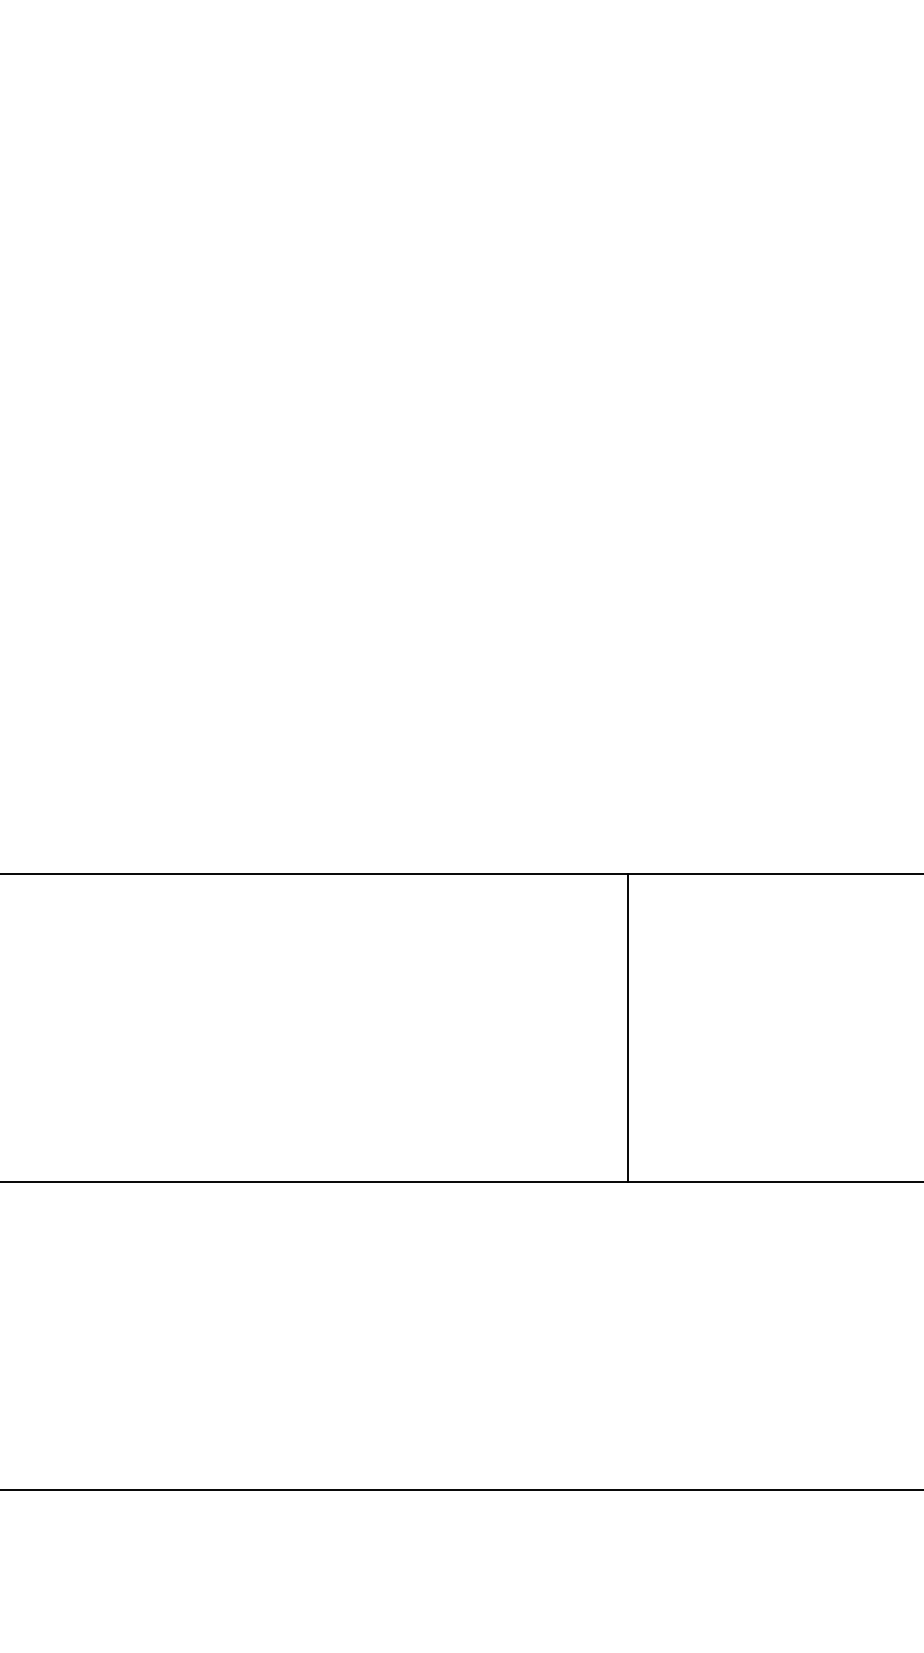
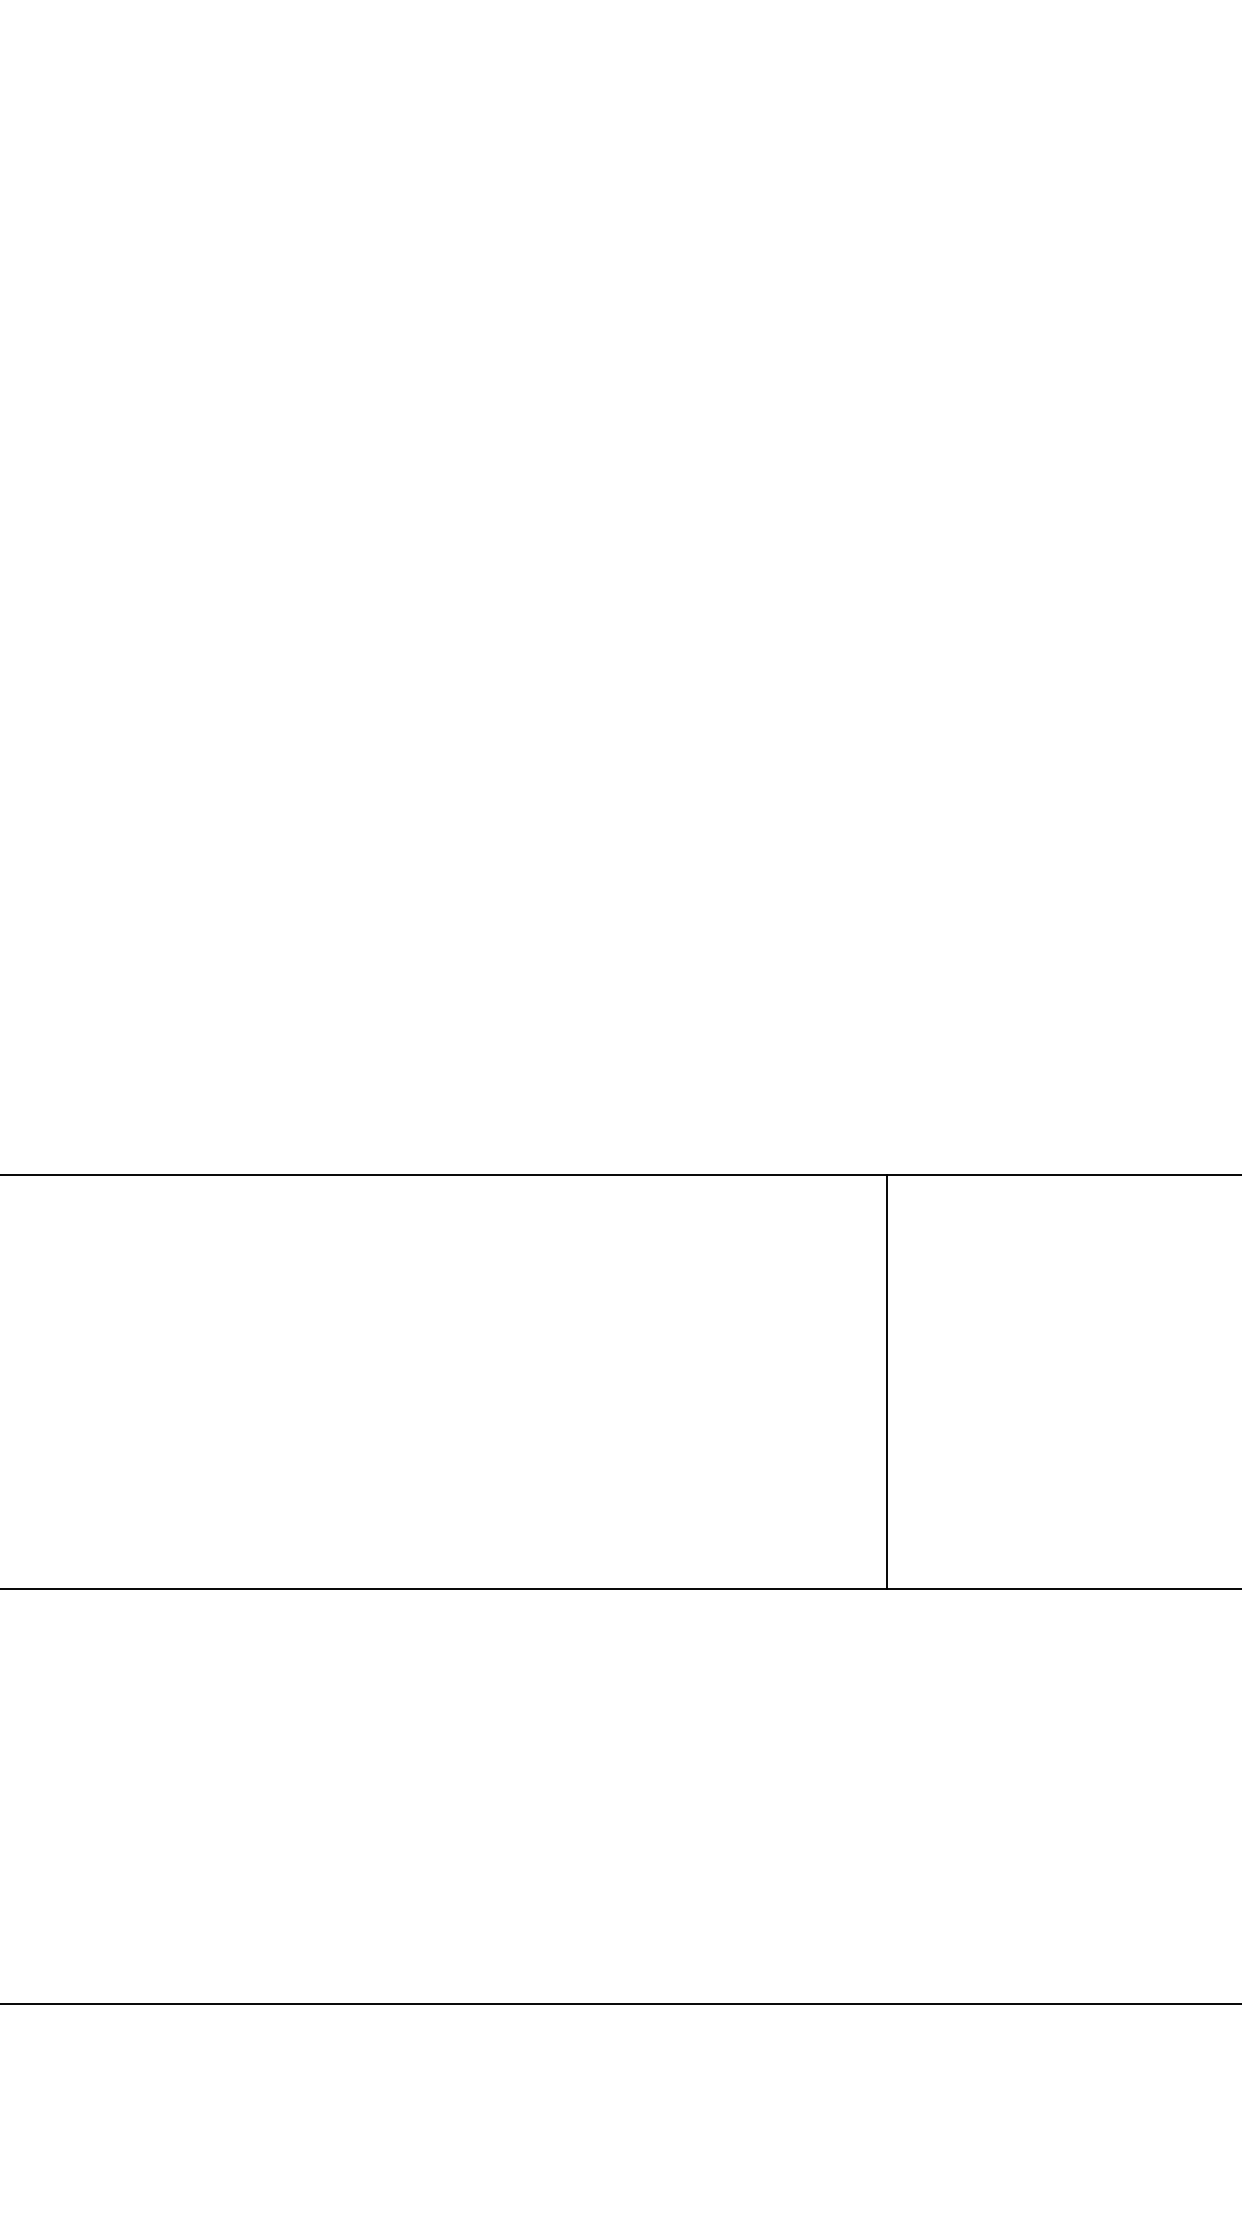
line: (628, 1028) -> (887, 1382), moved

